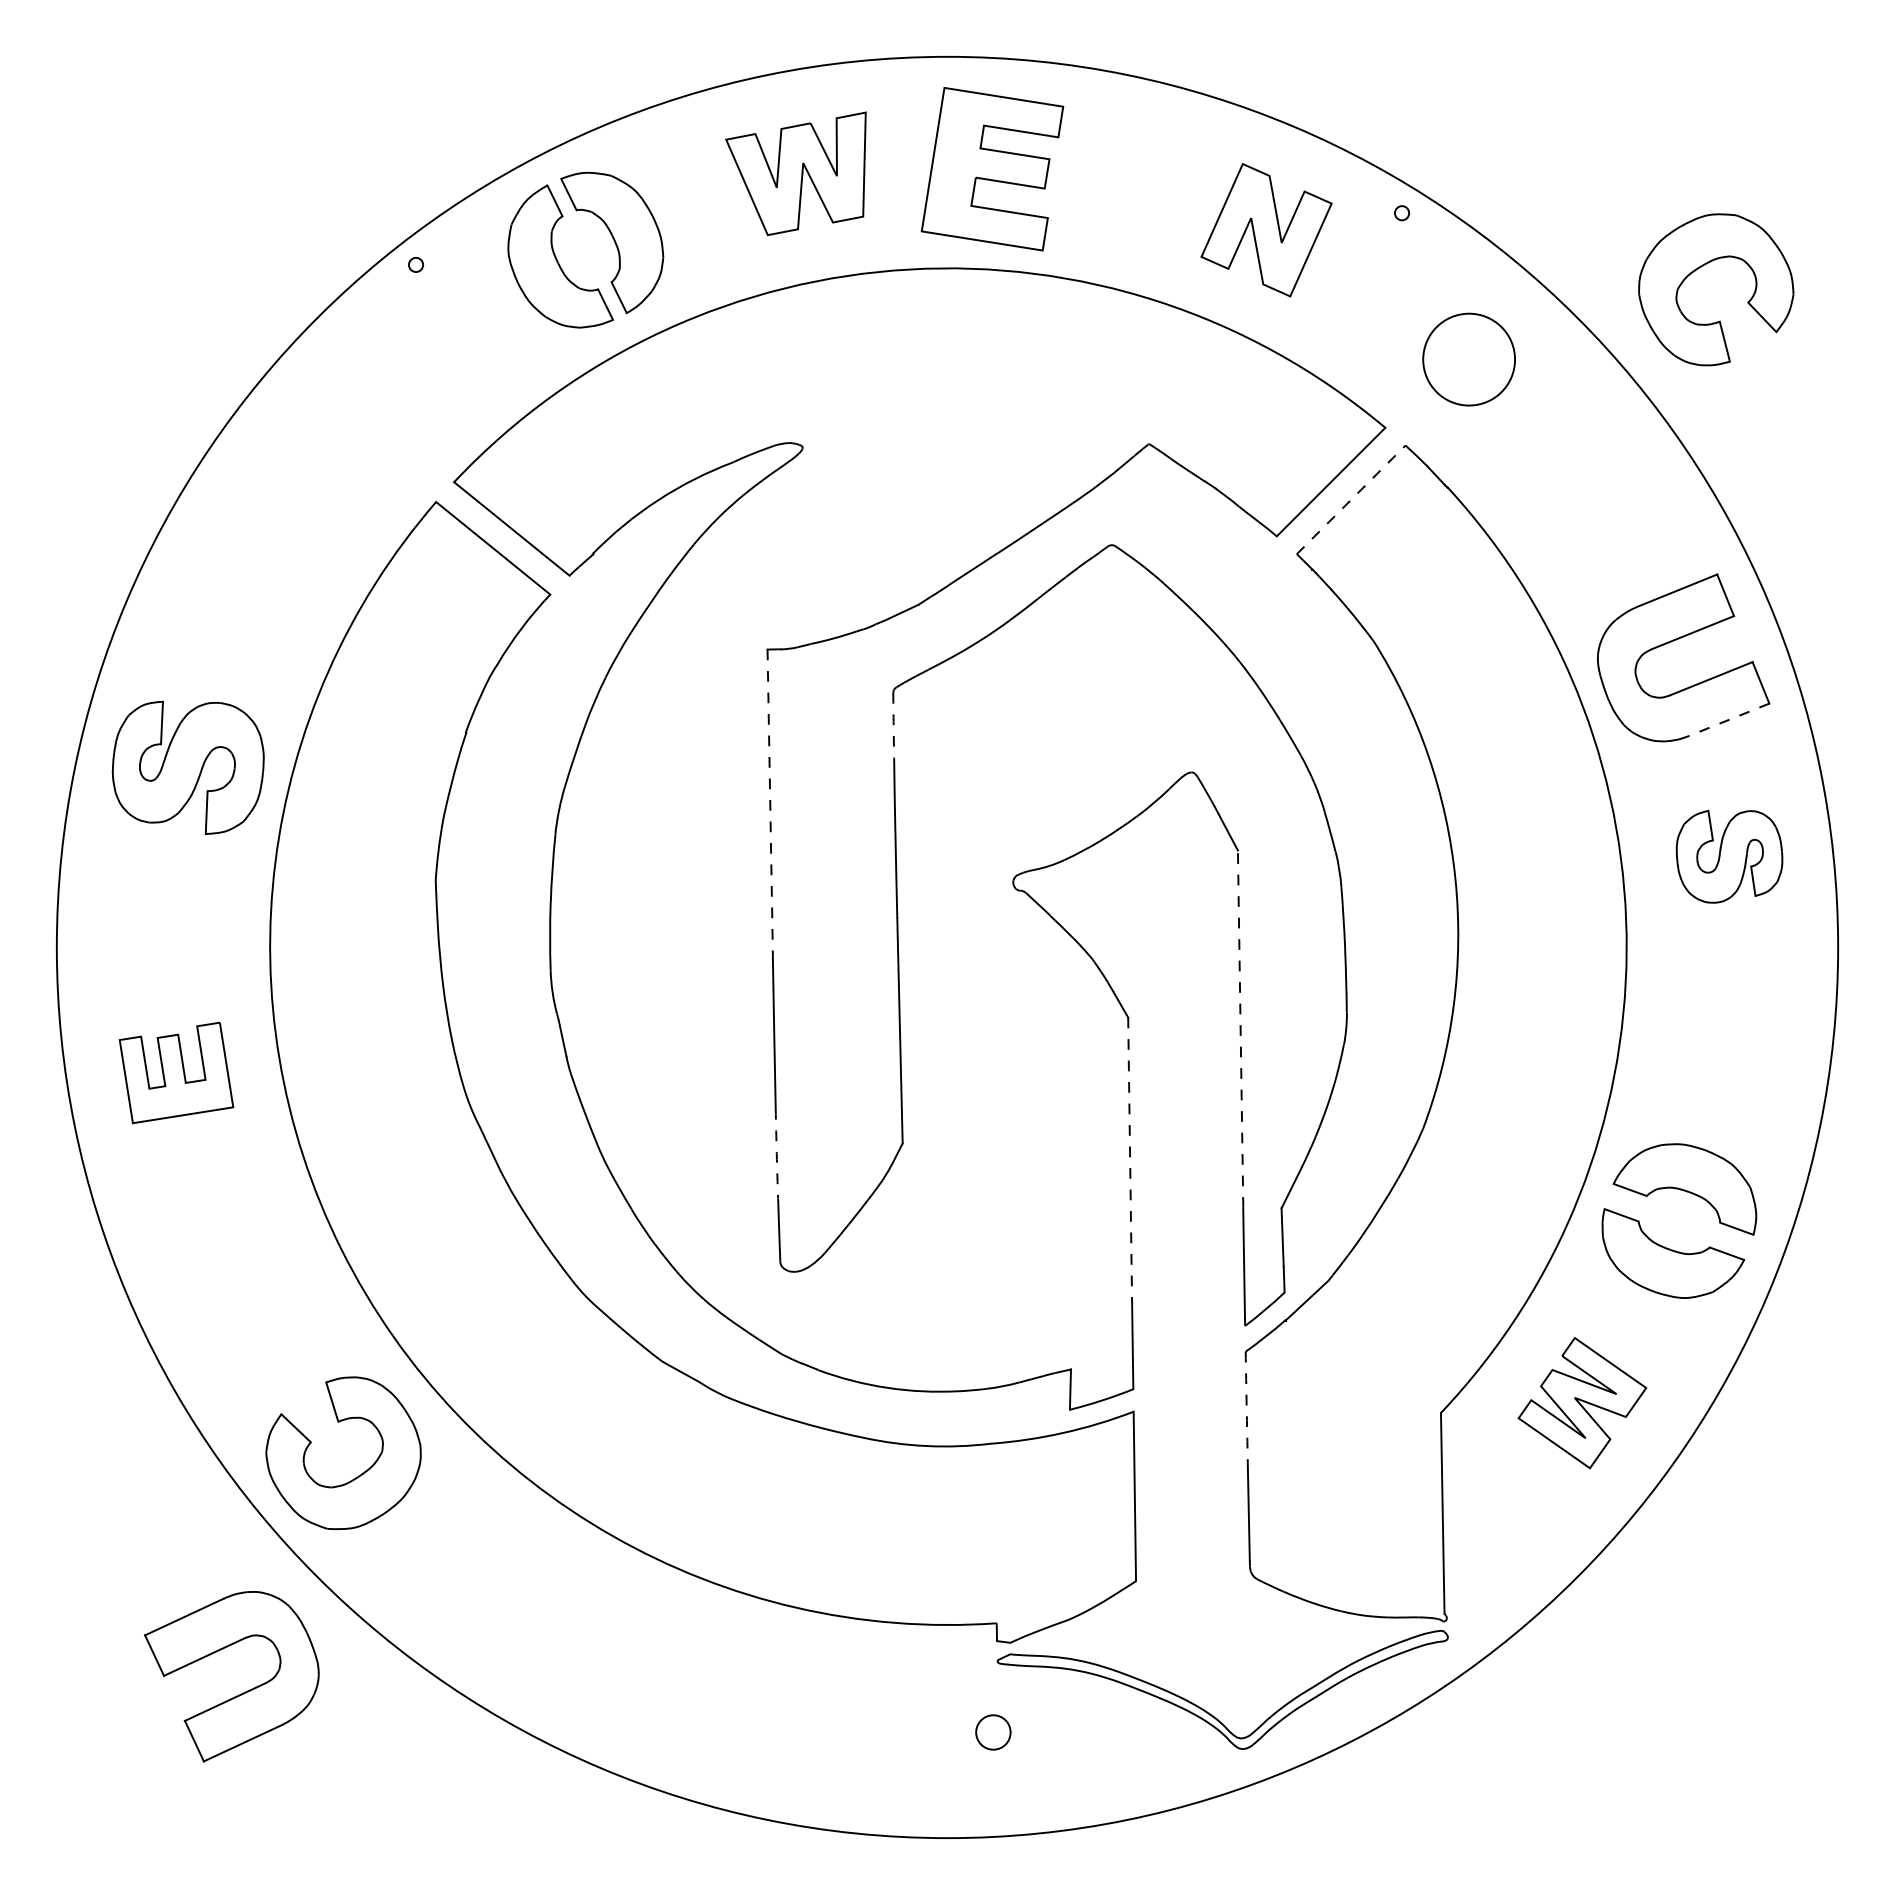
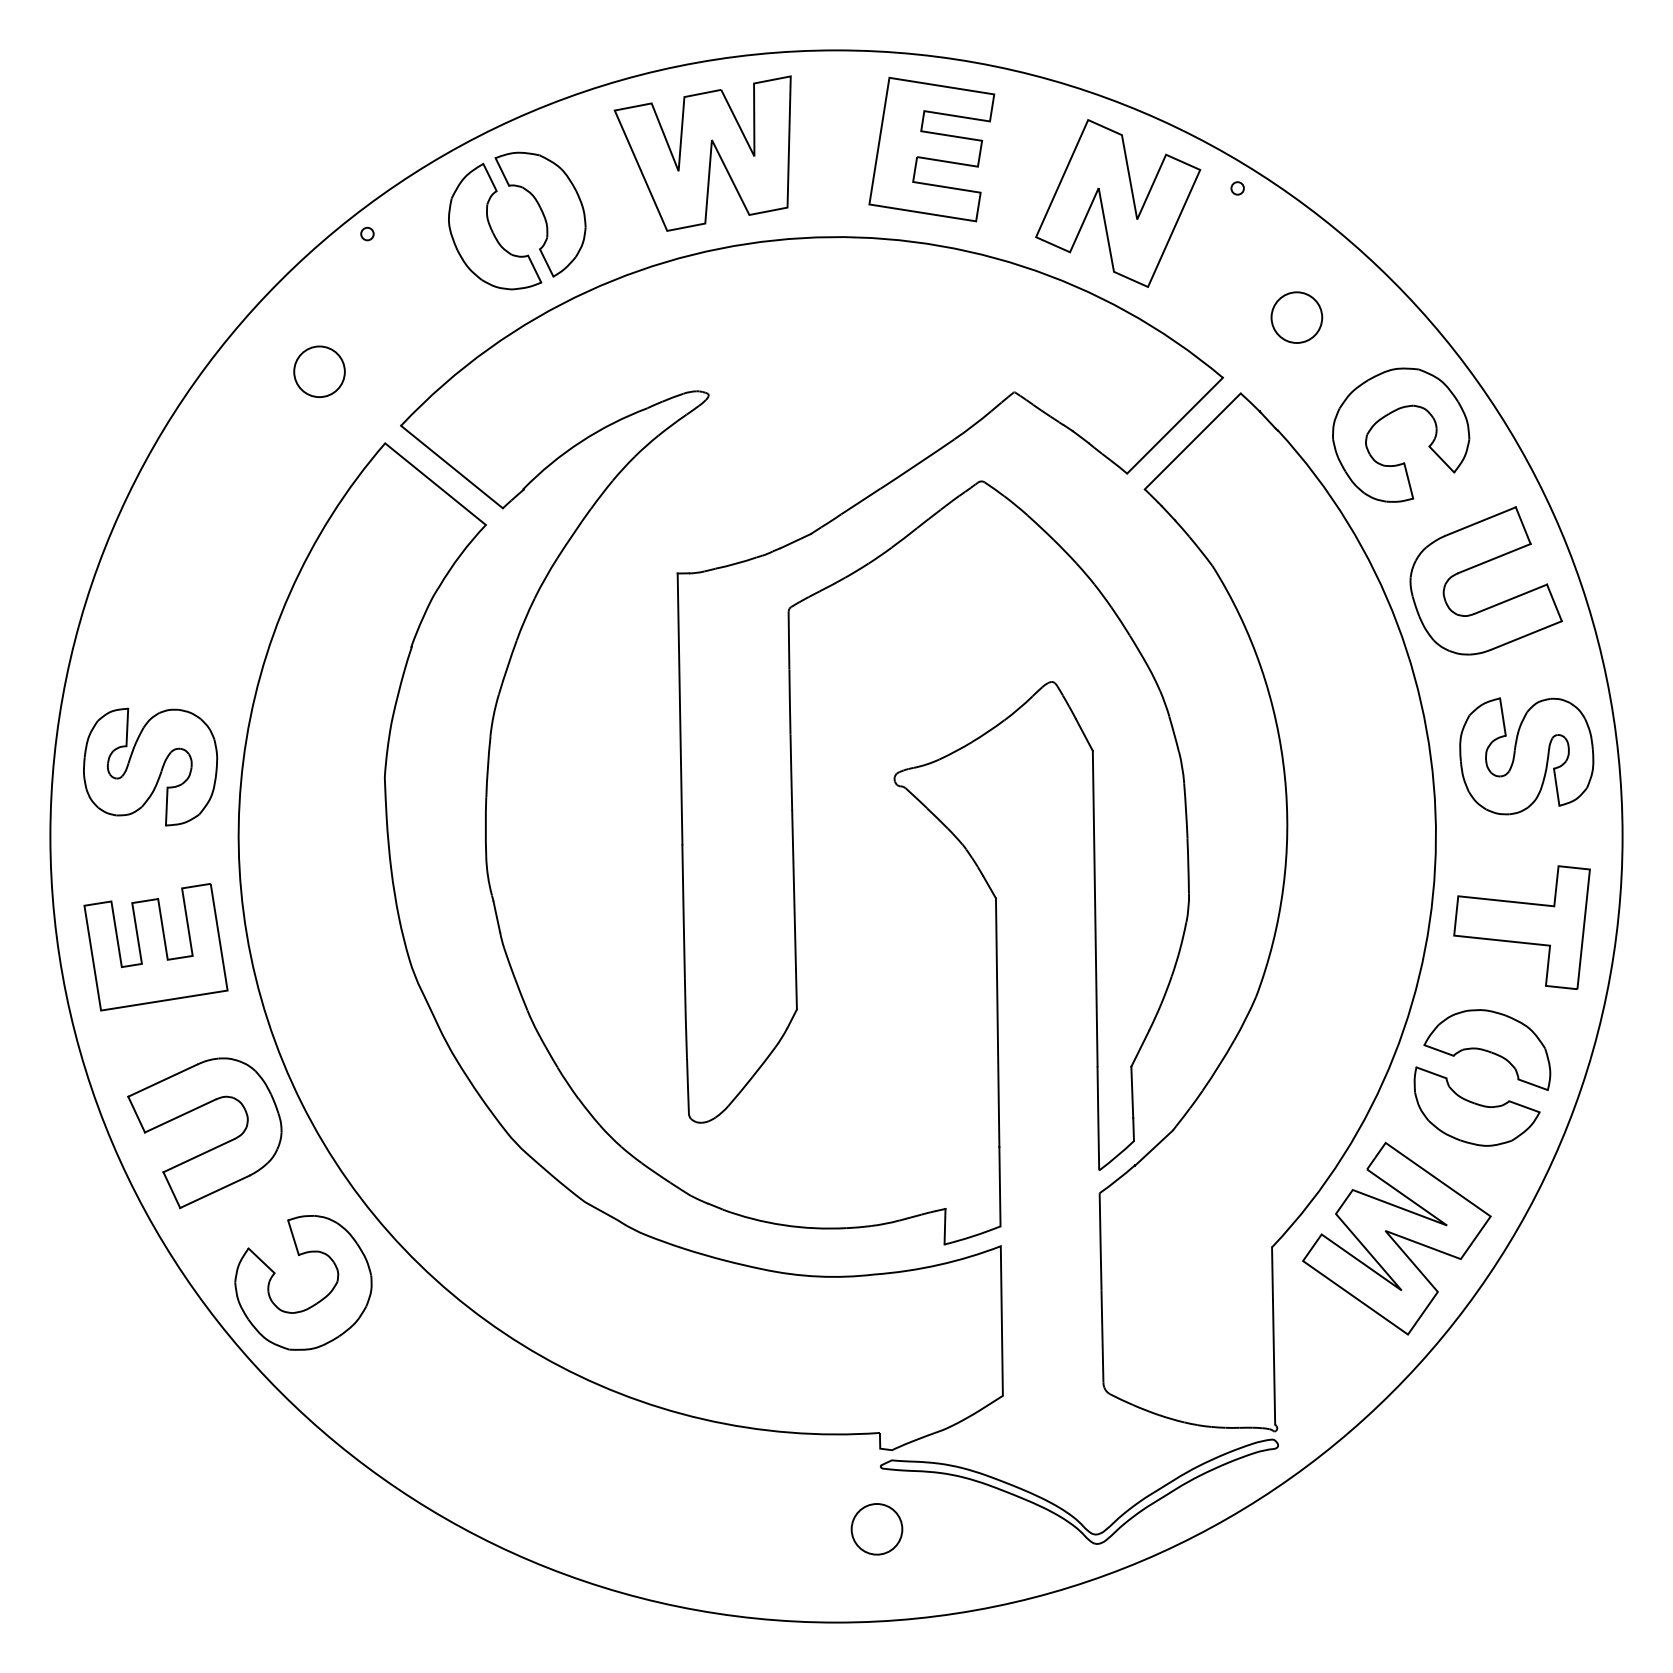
part: (992, 169) -> (931, 149), moved
part: (795, 173) -> (702, 153), size x1.43
part: (1266, 229) -> (1118, 202), size x1.43
part: (1705, 265) -> (1391, 413), moved
circle: (1468, 359) -> (1296, 317), size x0.62
circle: (361, 420) -> (319, 371), added
line: (1351, 499) -> (1193, 441), dashed -> solid
line: (1728, 719) -> (1525, 635), dashed -> solid
arc: (893, 725) -> (788, 640), dashed -> solid
part: (187, 767) -> (149, 766), moved
line: (770, 803) -> (680, 709), dashed -> solid
part: (1729, 856) -> (1526, 756), size x1.43
line: (1240, 1029) -> (1095, 908), dashed -> solid
part: (1724, 1050) -> (1522, 927), added
part: (176, 1072) -> (156, 946), size x1.43
arc: (776, 1153) -> (685, 1018), dashed -> solid
line: (1130, 1158) -> (998, 1022), dashed -> solid
part: (1582, 1402) -> (1396, 1238), size x1.67
arc: (1246, 1406) -> (1100, 1241), dashed -> solid
part: (240, 1693) -> (212, 1148), moved
circle: (993, 1732) -> (877, 1529), size x1.67

